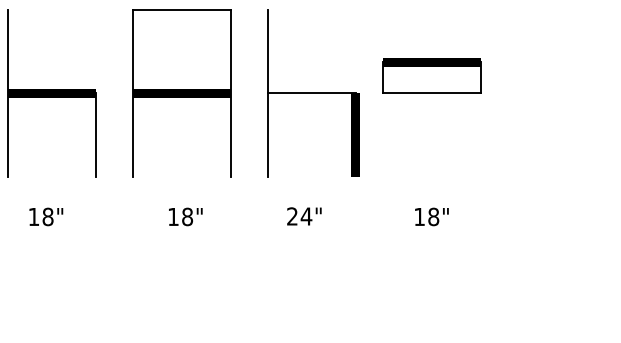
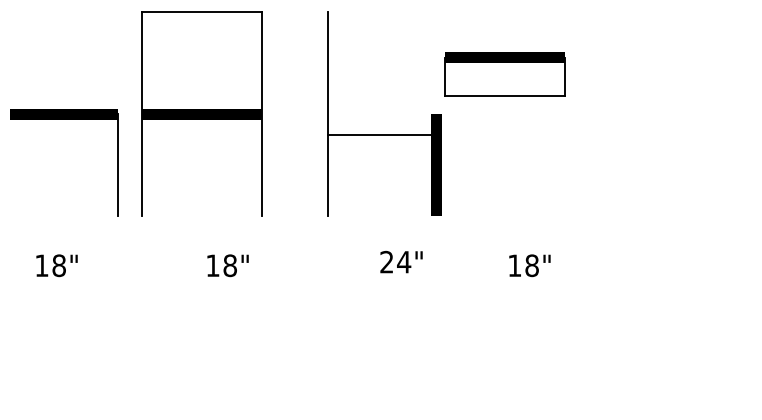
part: (431, 75) -> (504, 74), moved
part: (181, 92) -> (201, 113), moved
line: (8, 93) -> (10, 114), removed
line: (311, 93) -> (382, 135), moved
text: (304, 215) -> (401, 261), moved

